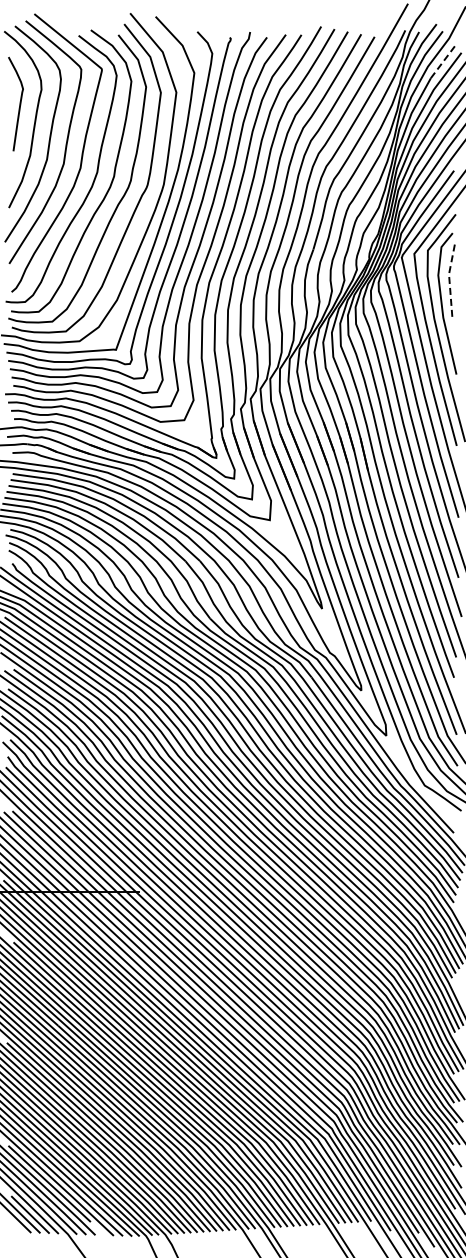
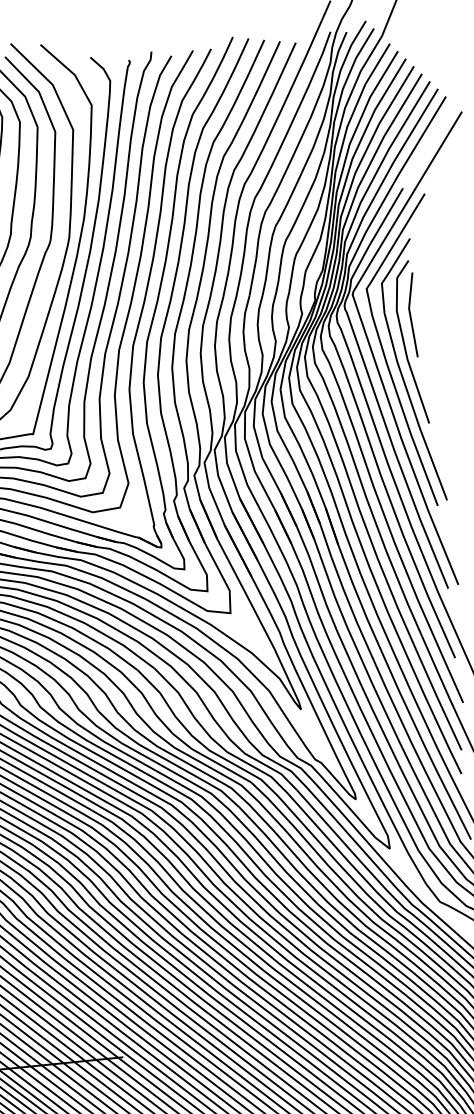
line: (443, 61) -> (378, 63), dashed -> solid
line: (449, 279) -> (410, 314), dashed -> solid

